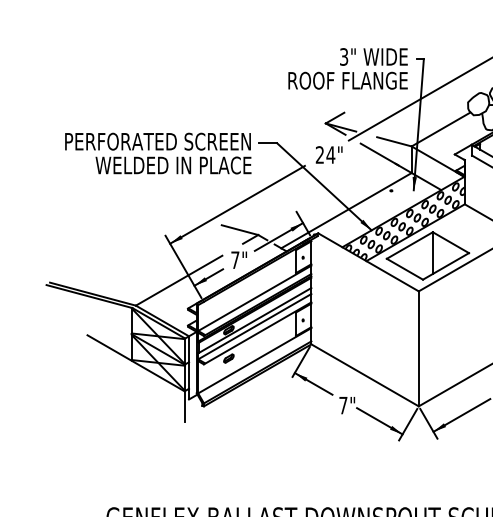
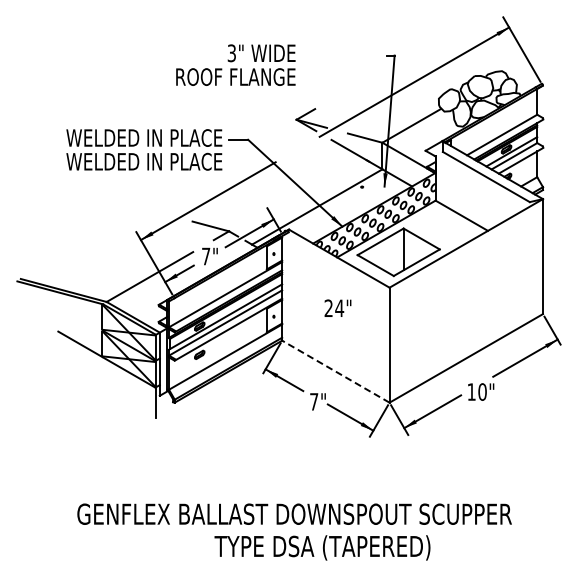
text: (347, 68) -> (235, 64), moved
text: (158, 141) -> (129, 137), PERFORATED SCREEN -> WELDED IN PLACE
text: (328, 154) -> (337, 307), moved
line: (364, 375) -> (335, 371), solid -> dashed

